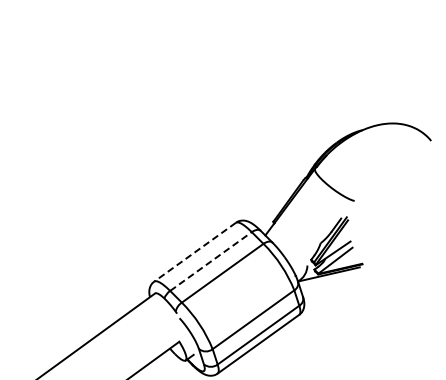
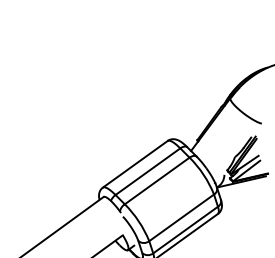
line: (194, 252) -> (134, 164), dashed -> solid
line: (211, 261) -> (148, 171), dashed -> solid

